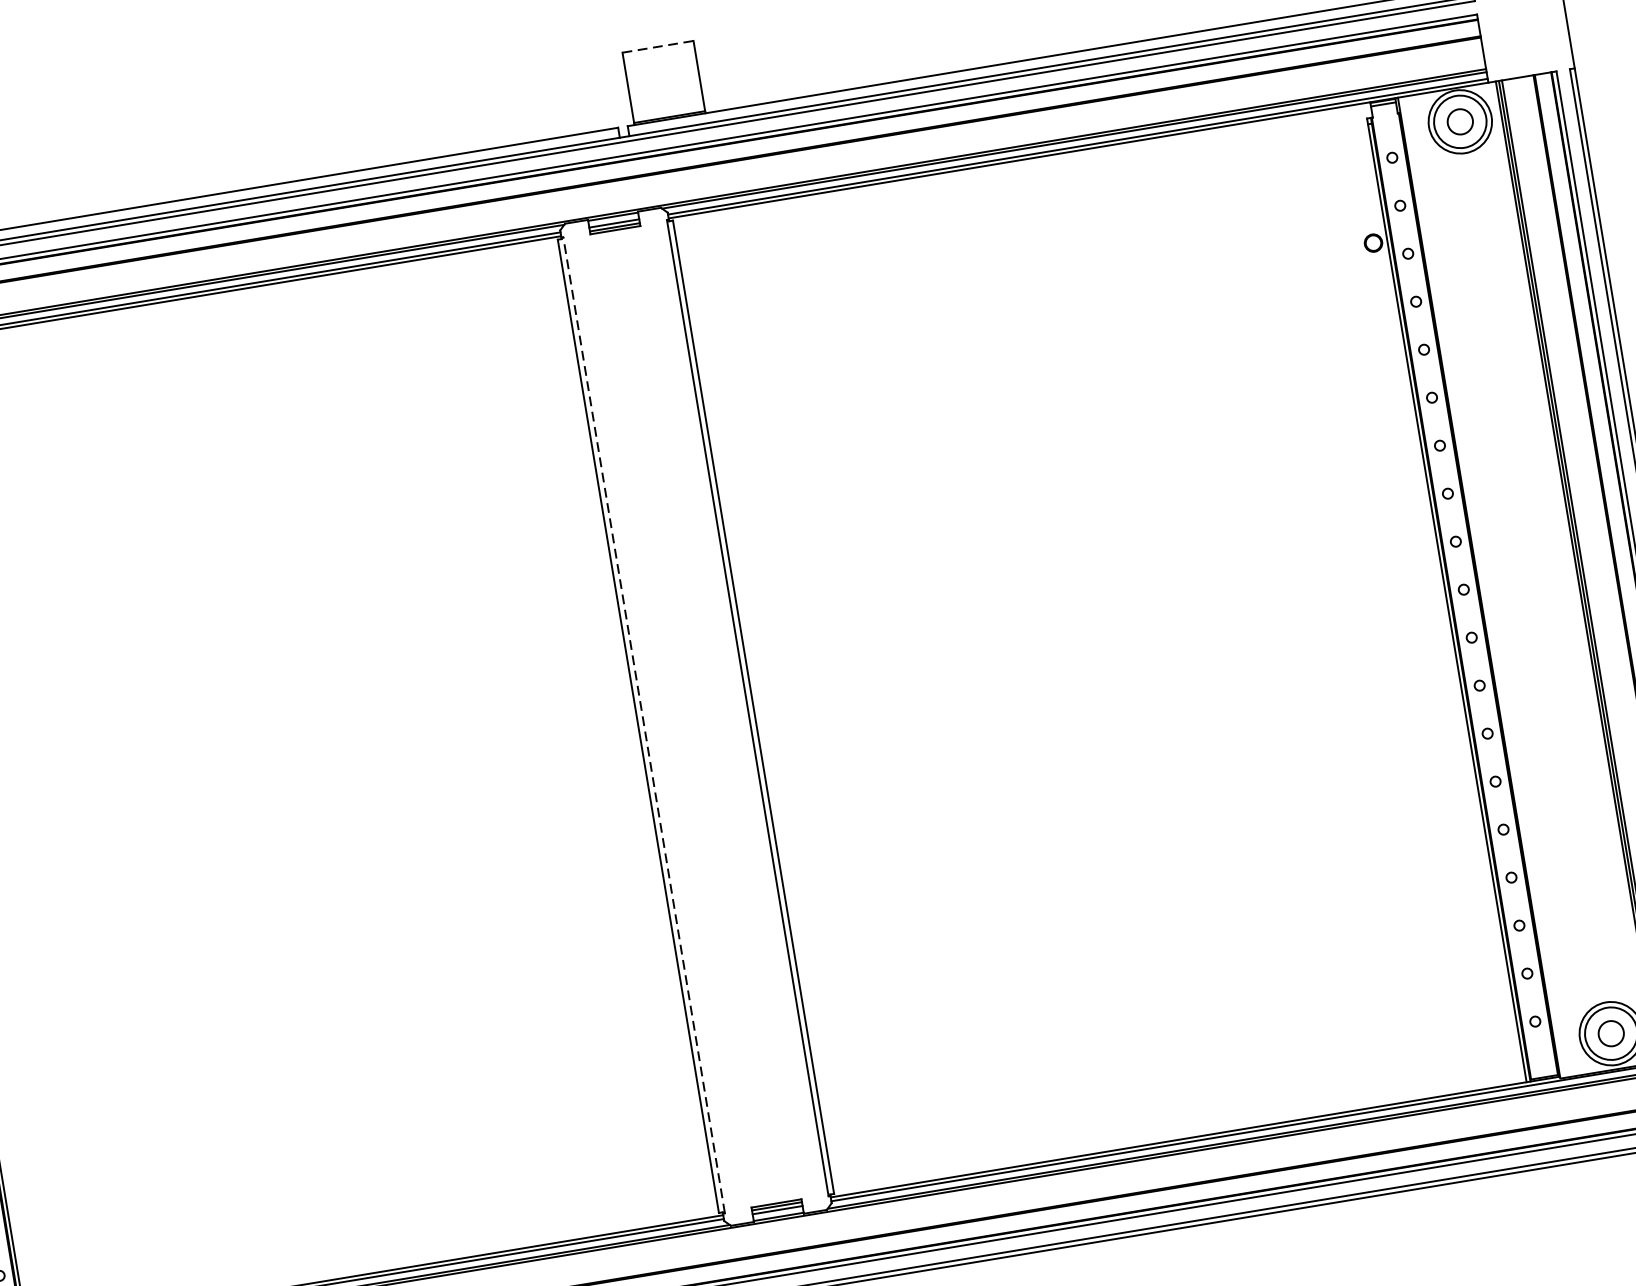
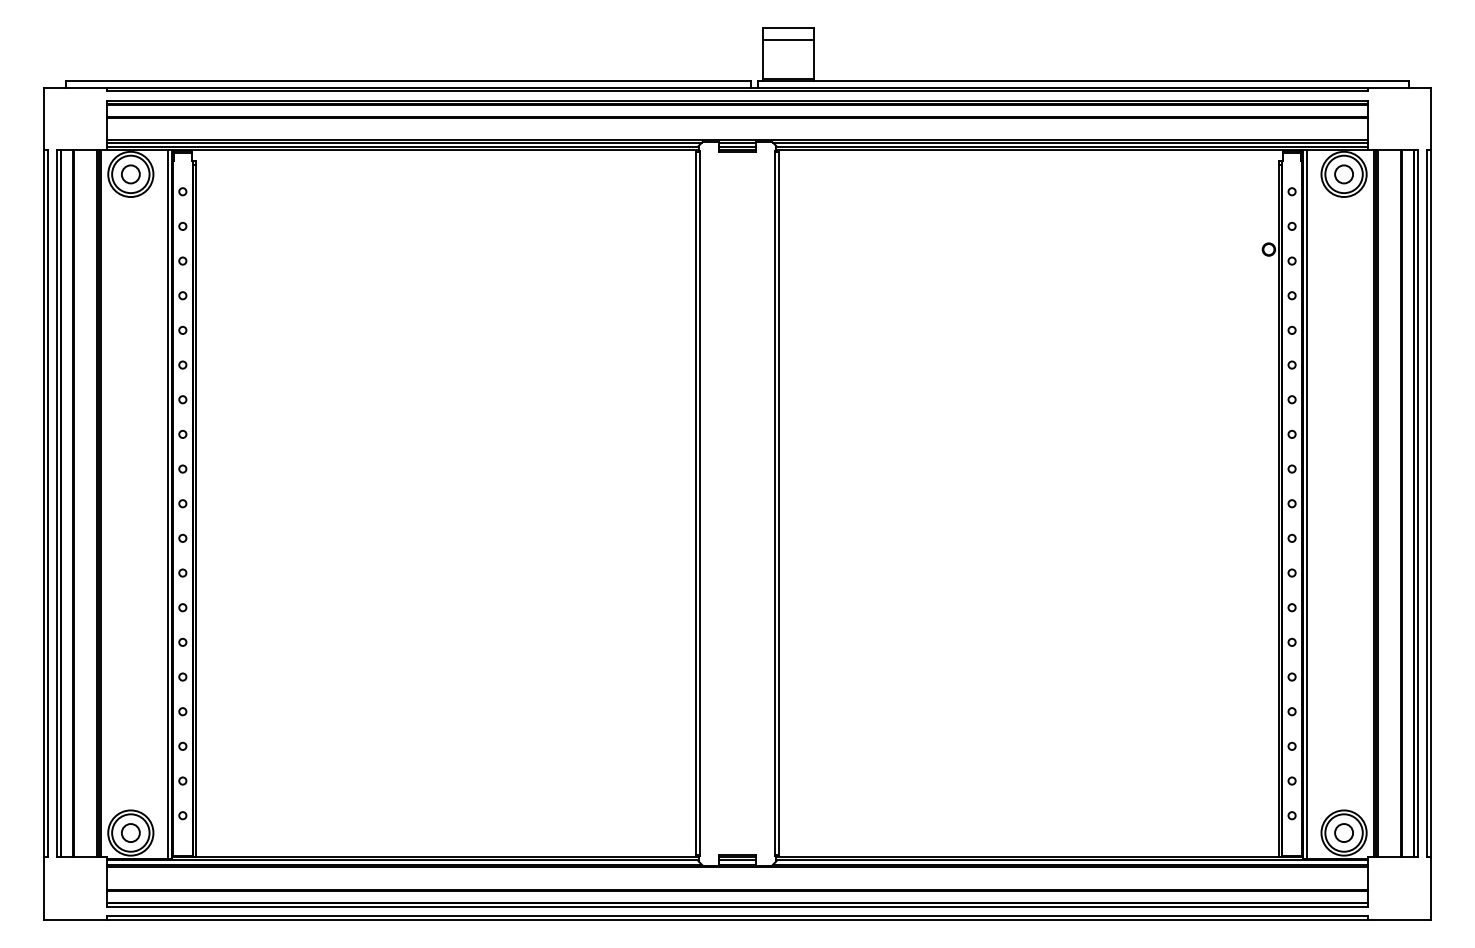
line: (657, 47) -> (788, 28), dashed -> solid
line: (660, 63) -> (788, 40), added
line: (1485, 587) -> (1307, 504), added
line: (644, 724) -> (700, 503), dashed -> solid

